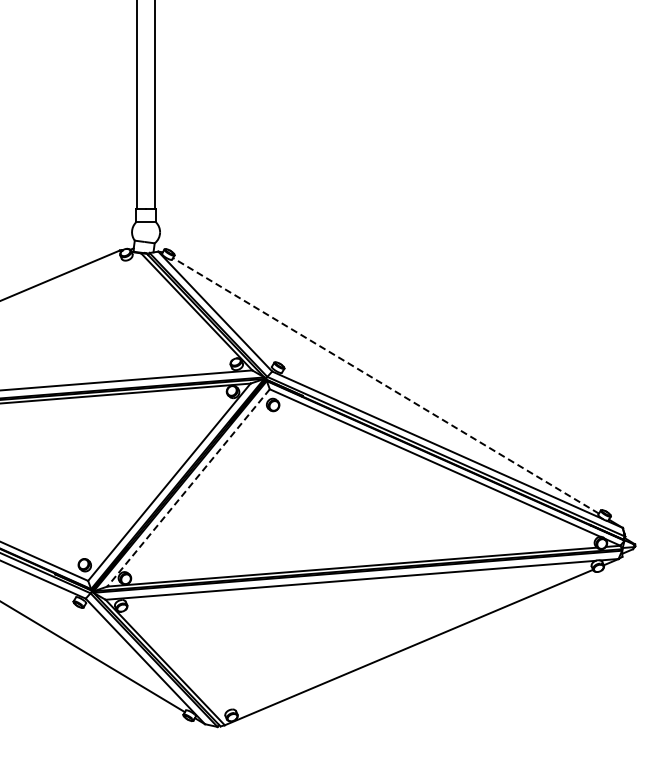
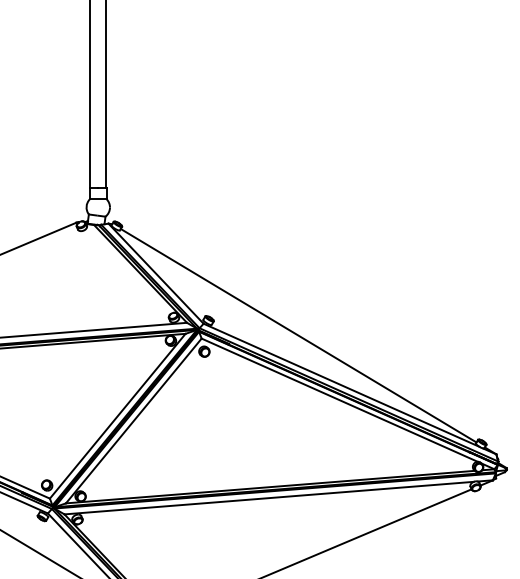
line: (385, 385) -> (298, 335), dashed -> solid
line: (188, 487) -> (133, 420), dashed -> solid

